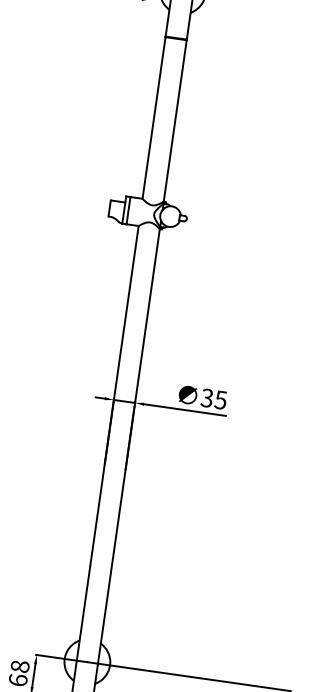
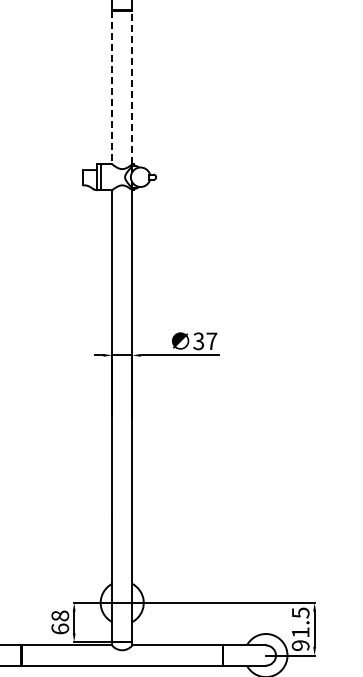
line: (154, 117) -> (112, 87), solid -> dashed
line: (175, 120) -> (132, 87), solid -> dashed
text: (220, 400) -> (211, 341), 35 -> 37

